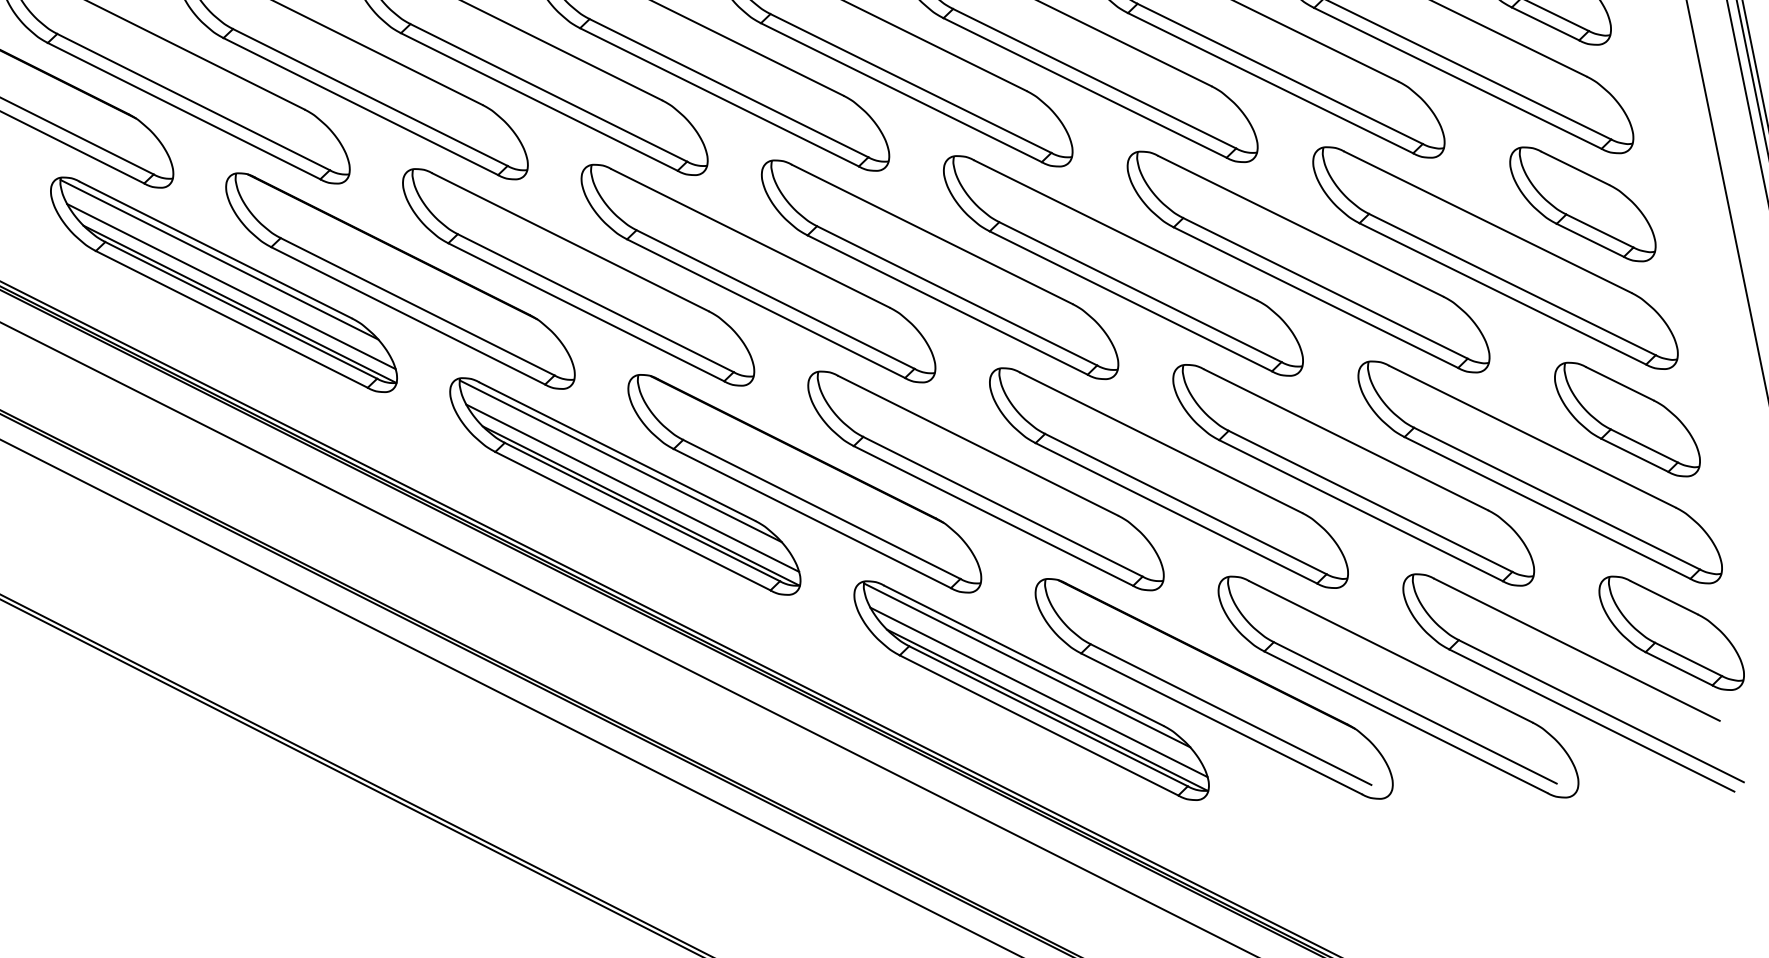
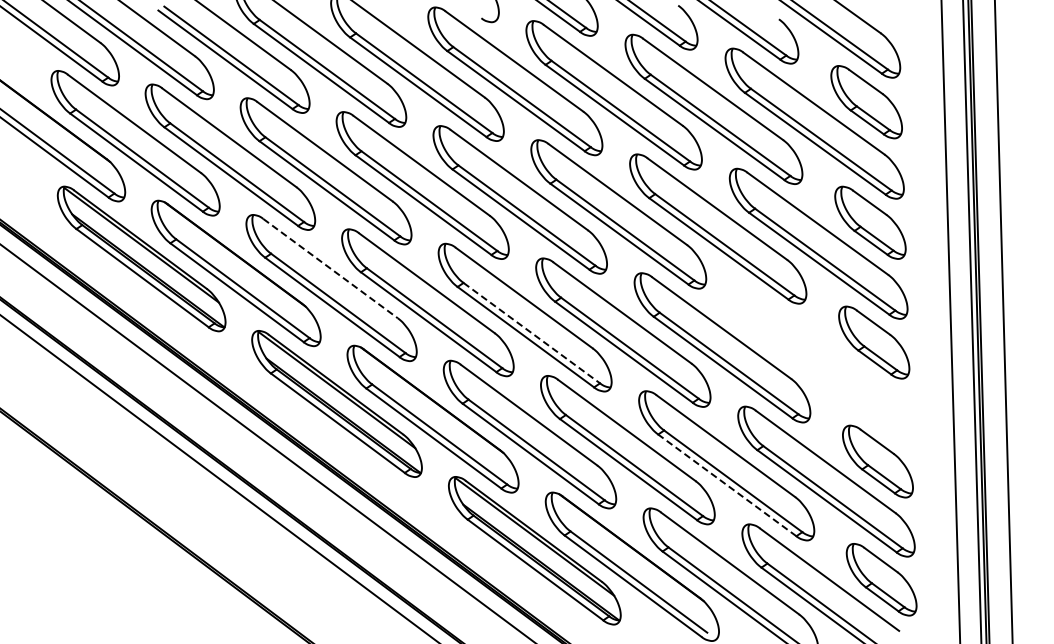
line: (570, 242) -> (330, 268), solid -> dashed
part: (1495, 258) -> (822, 363), removed
line: (231, 286) -> (145, 260), removed
line: (956, 296) -> (531, 333), solid -> dashed
line: (632, 488) -> (340, 405), removed
line: (1361, 510) -> (727, 485), solid -> dashed
line: (1038, 692) -> (538, 552), removed

